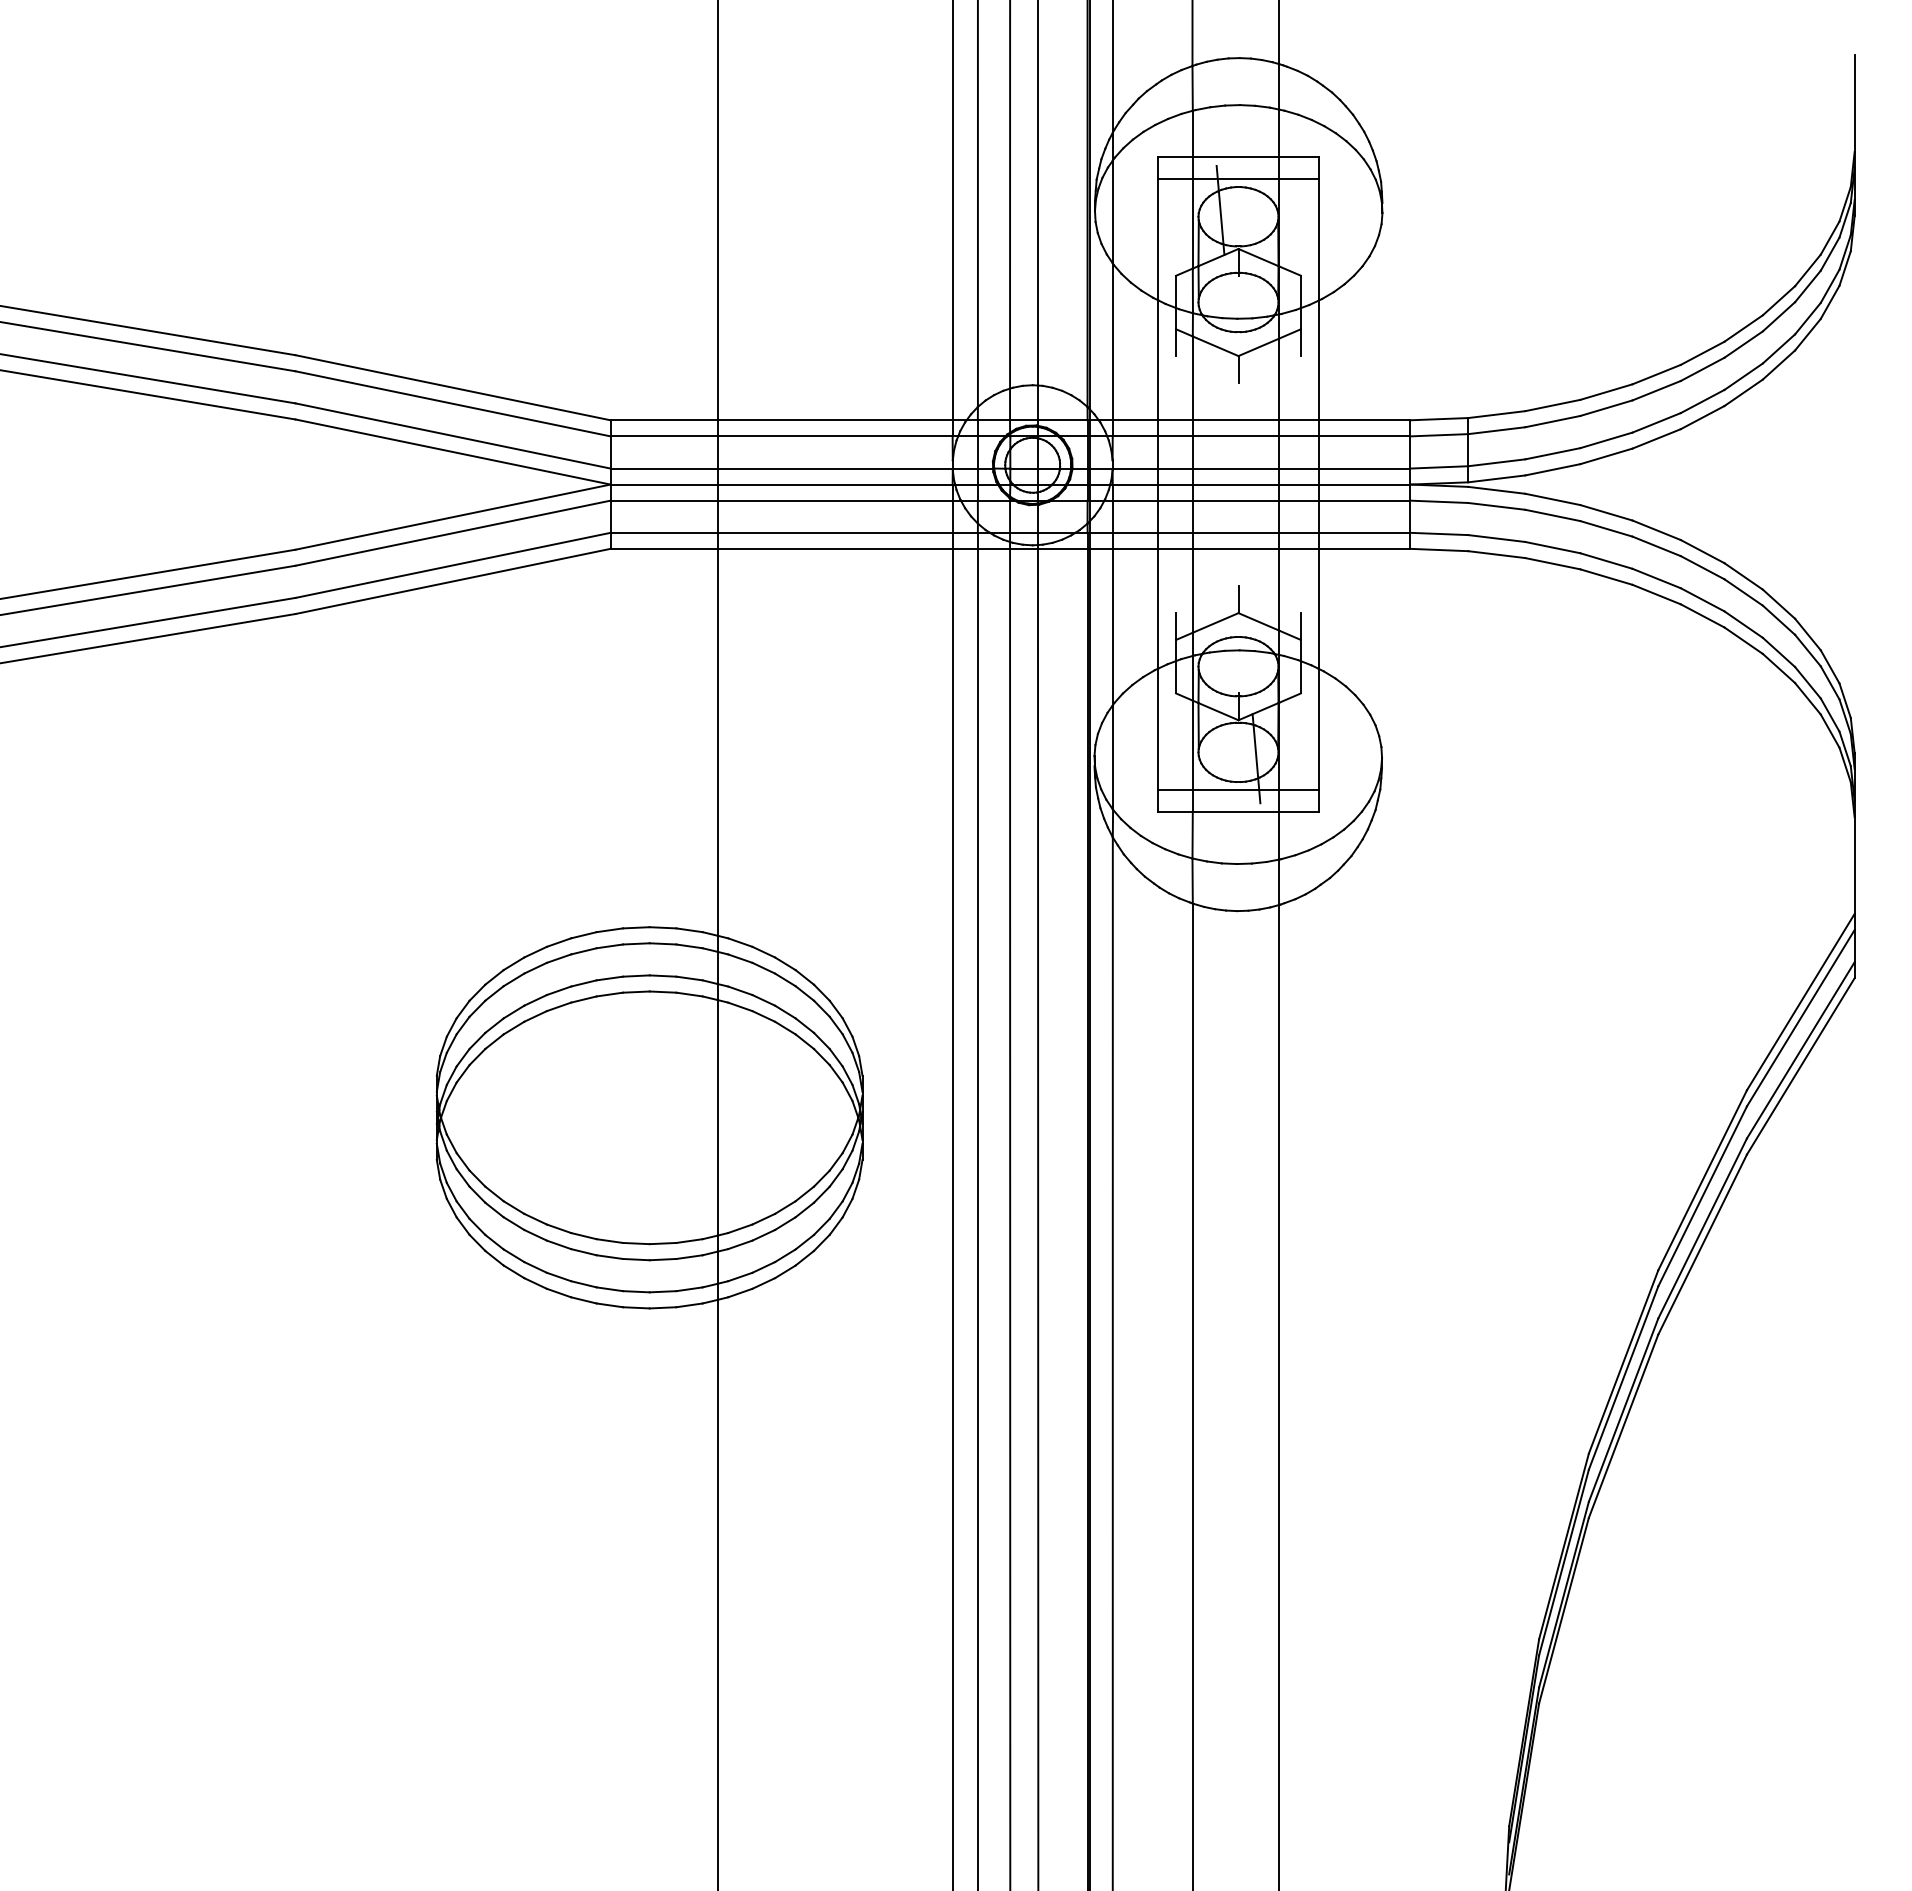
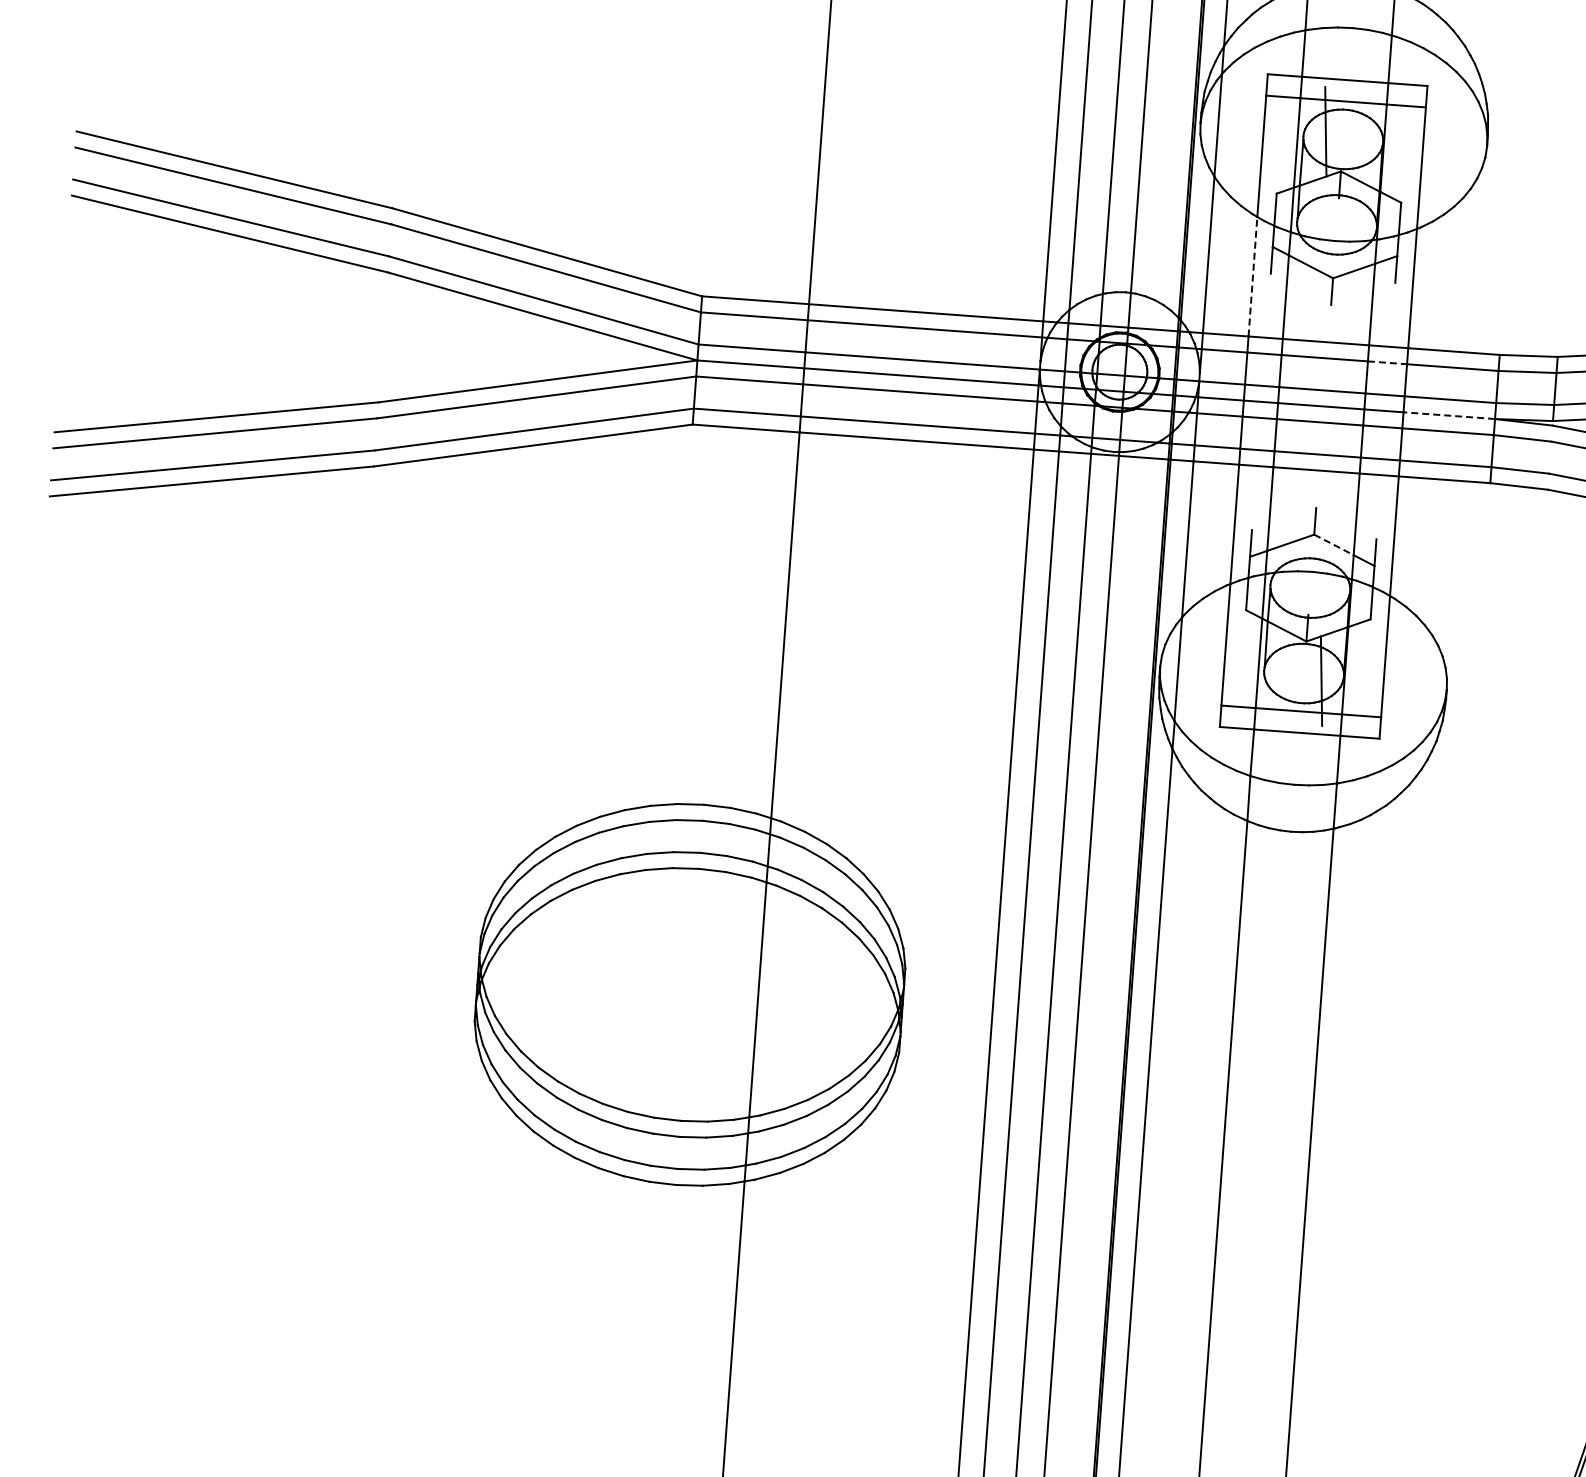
line: (1158, 360) -> (1252, 276), solid -> dashed
line: (1298, 436) -> (1387, 362), solid -> dashed
line: (1364, 484) -> (1449, 415), solid -> dashed
line: (1259, 622) -> (1334, 545), solid -> dashed

